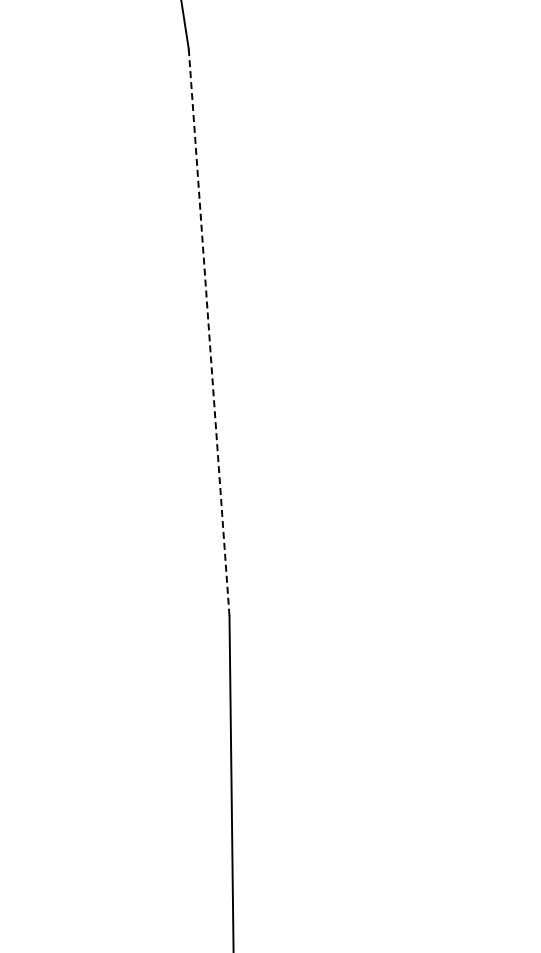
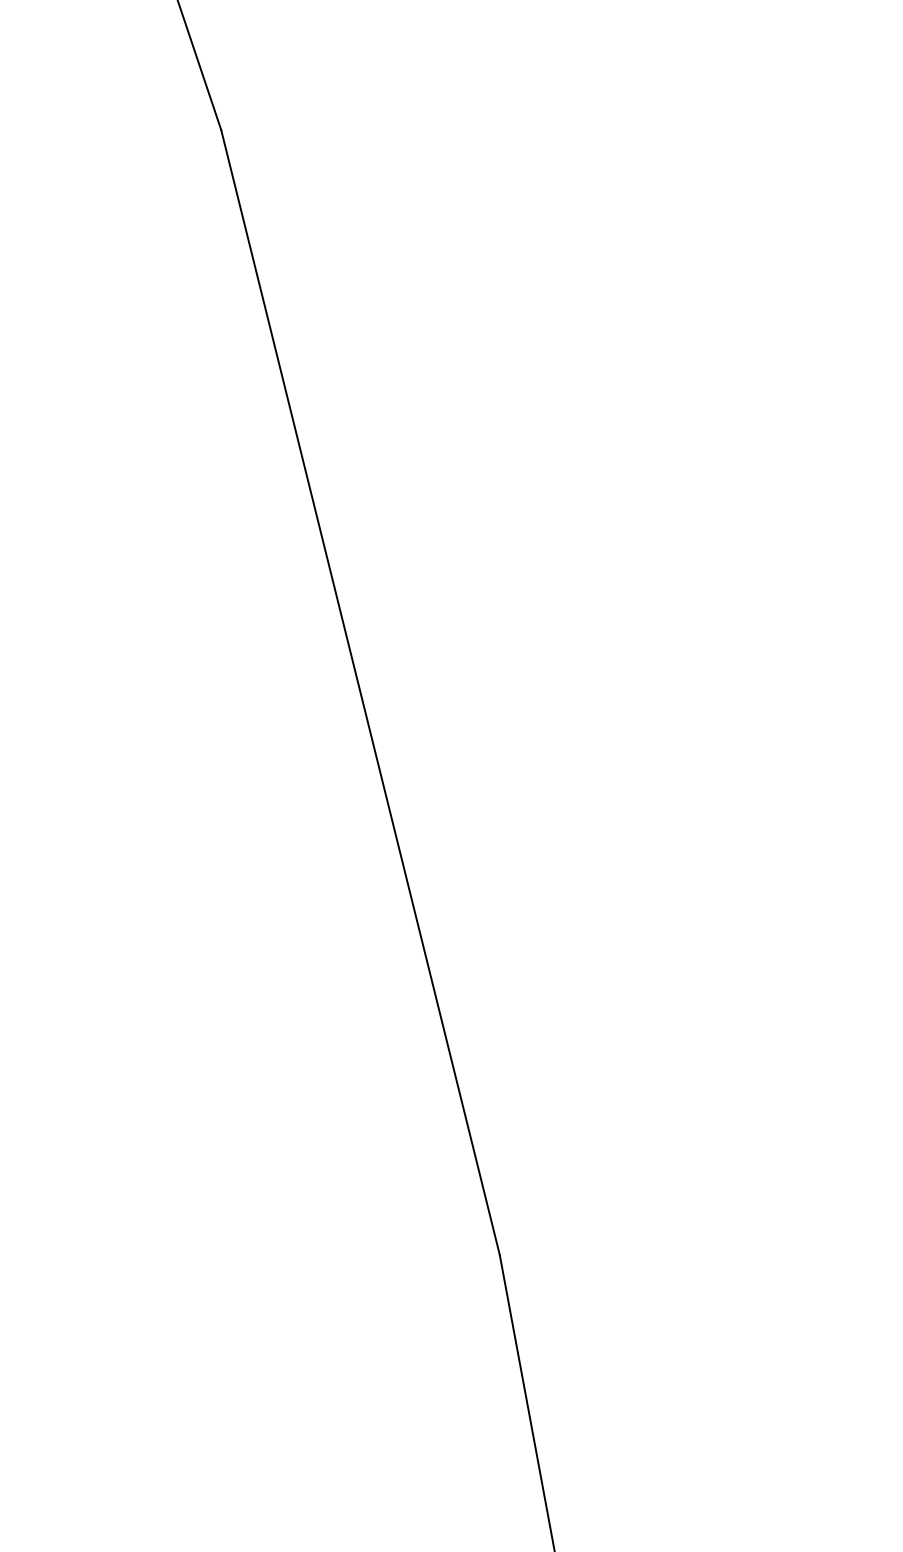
line: (209, 333) -> (361, 694), dashed -> solid

